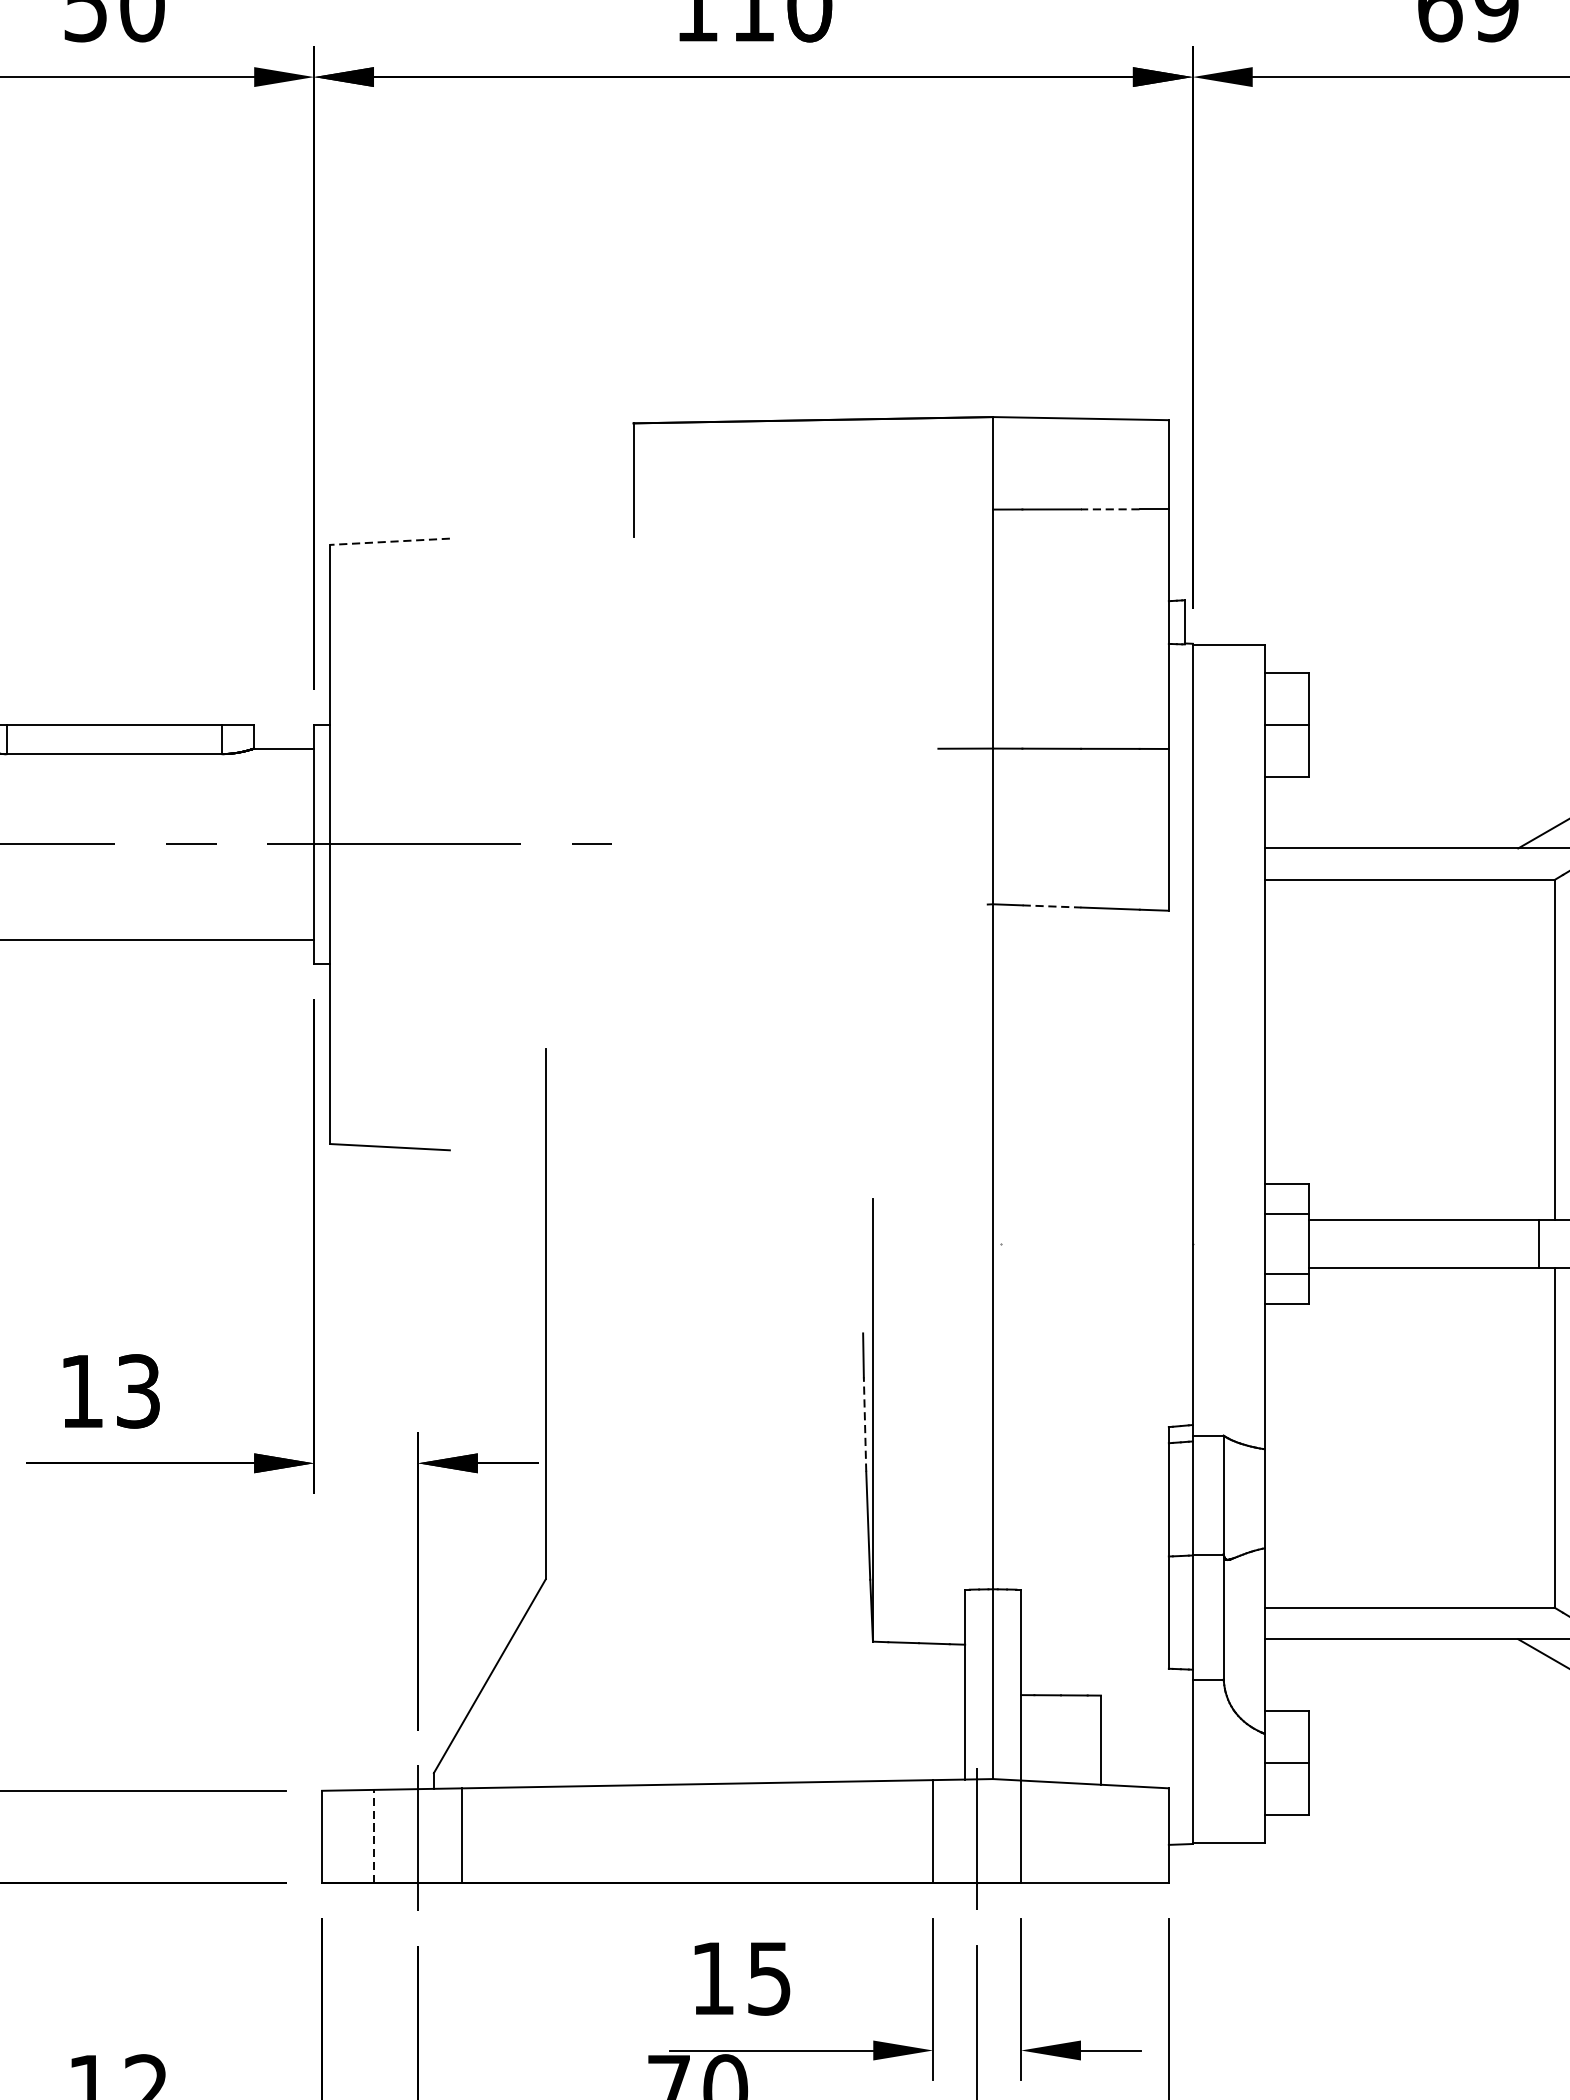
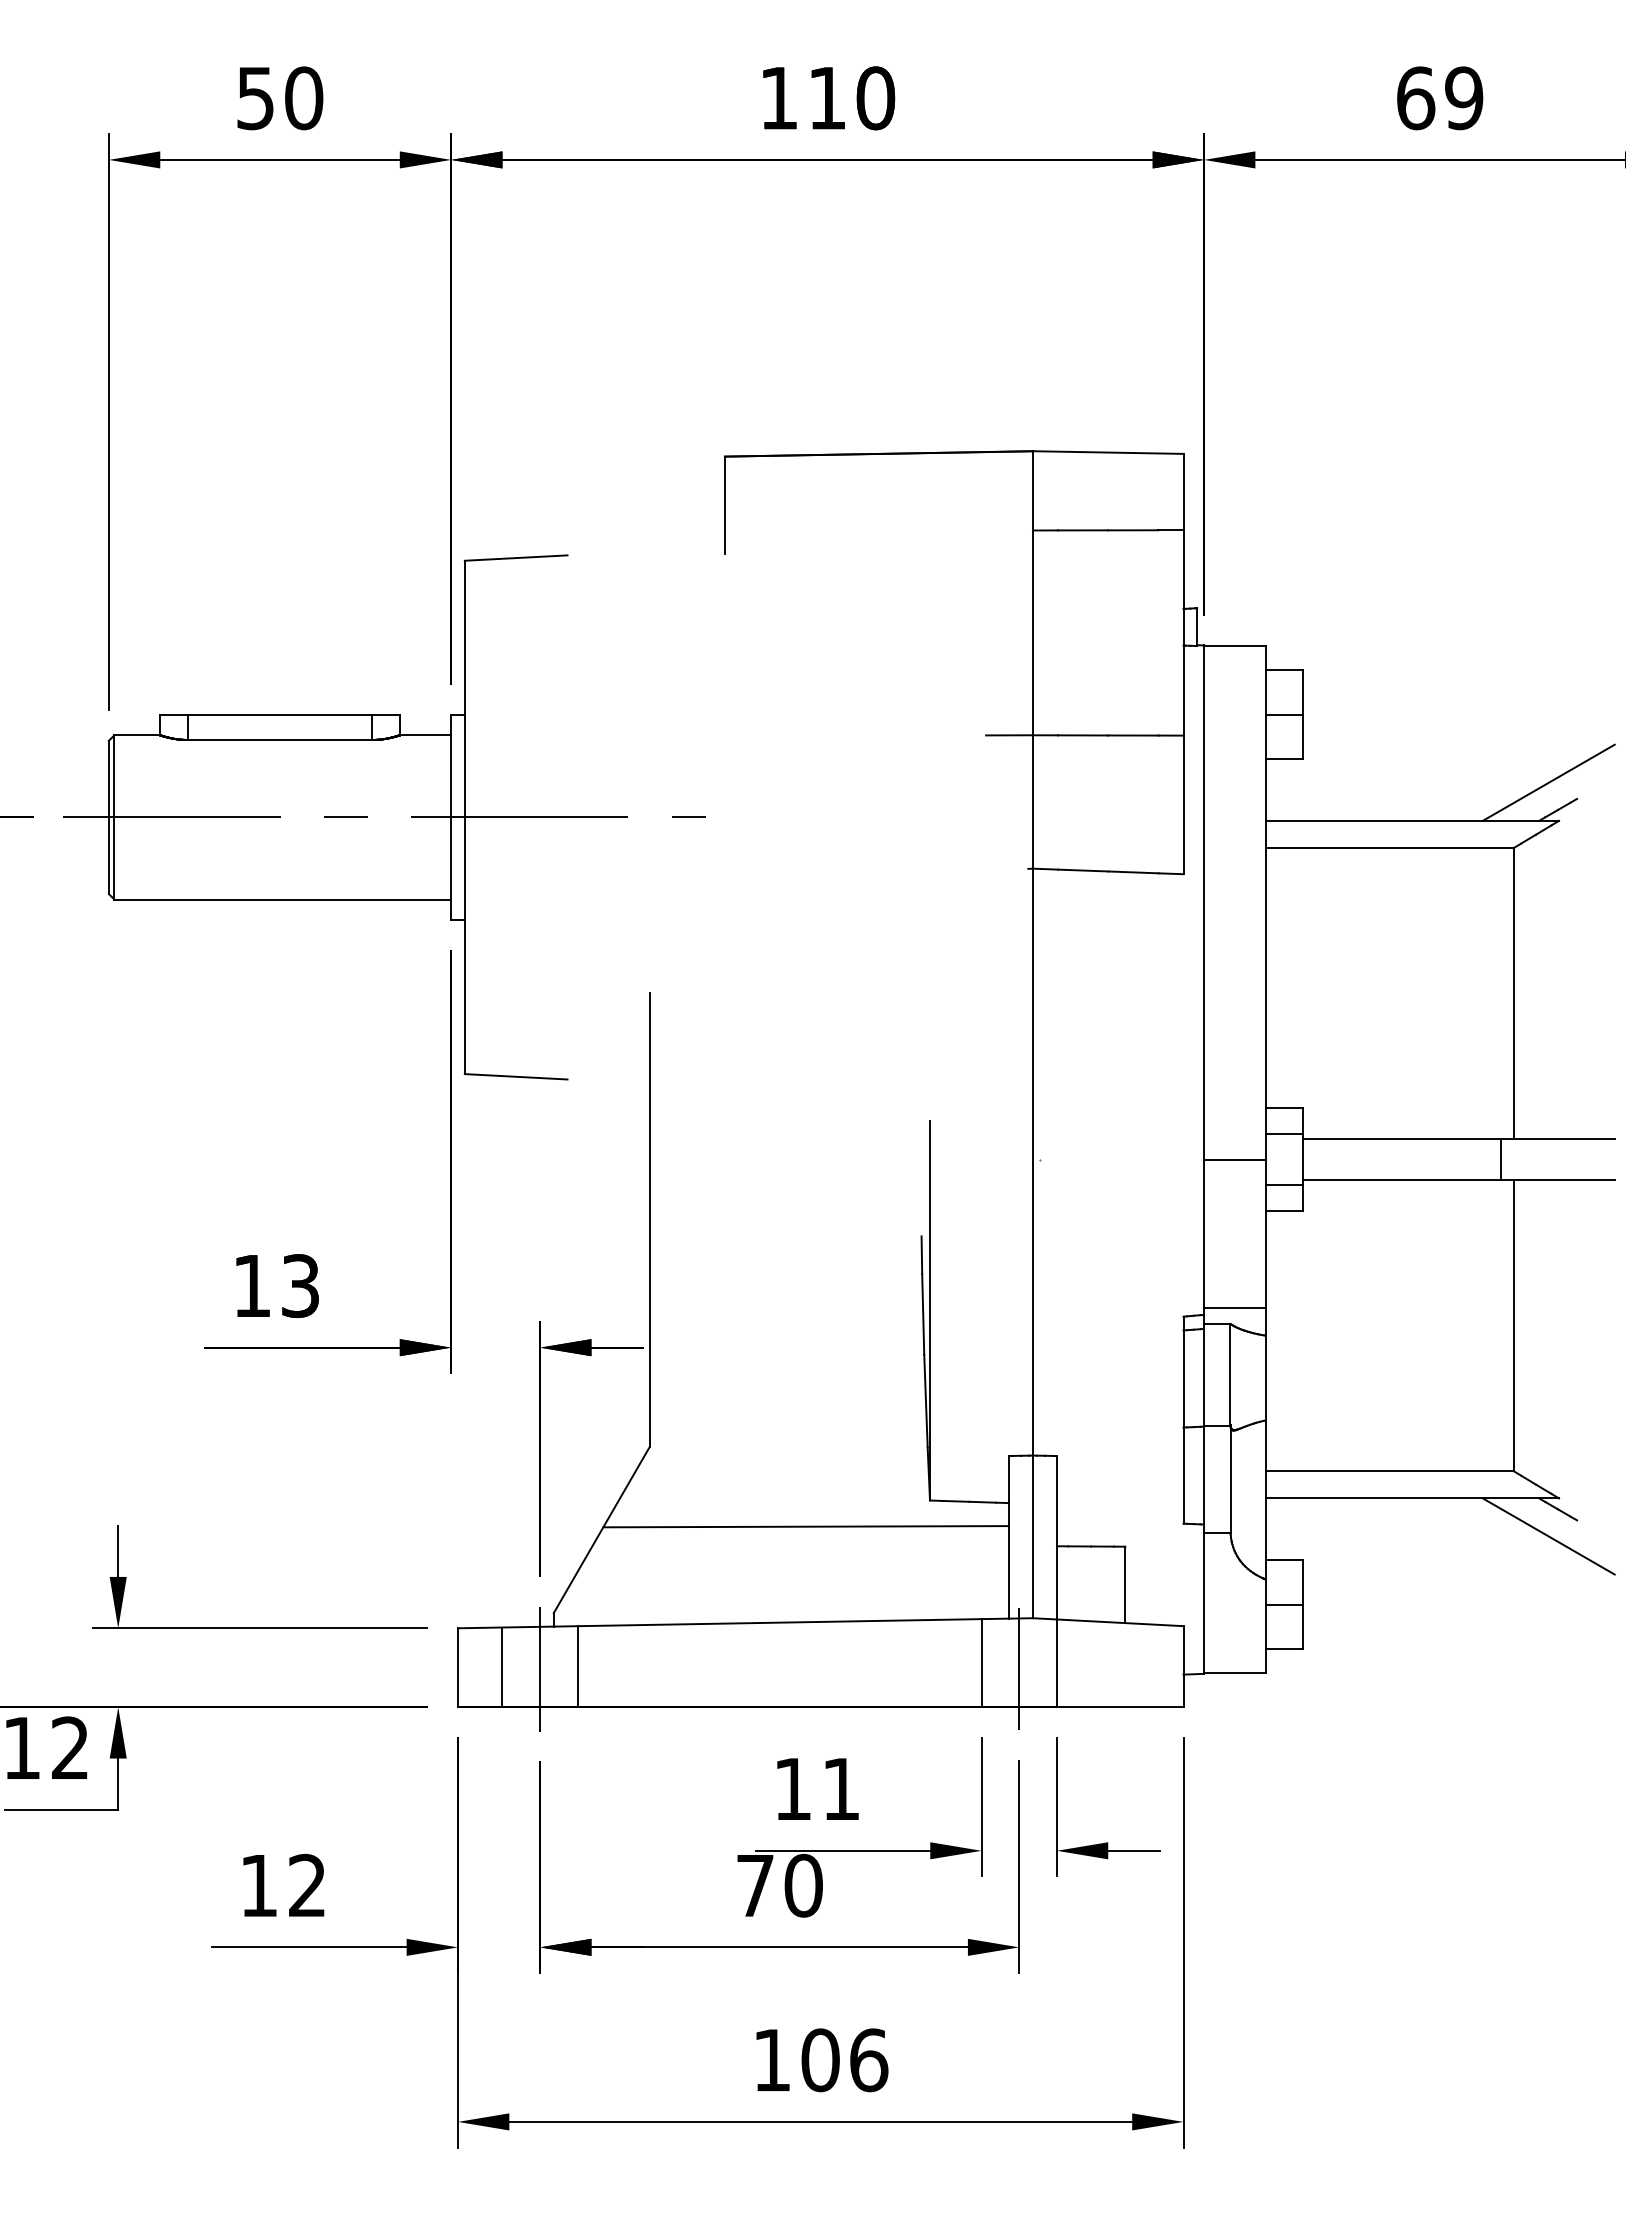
line: (1109, 509) -> (1132, 530), dashed -> solid
line: (389, 542) -> (515, 558), dashed -> solid
line: (1052, 906) -> (1083, 870), dashed -> solid
line: (1228, 1243) -> (1234, 1159), added
line: (1228, 1417) -> (1234, 1308), added
line: (865, 1423) -> (923, 1313), dashed -> solid
line: (727, 1672) -> (805, 1526), added
line: (374, 1836) -> (502, 1667), dashed -> solid
text: (768, 1978) -> (840, 1789), 15 -> 11

